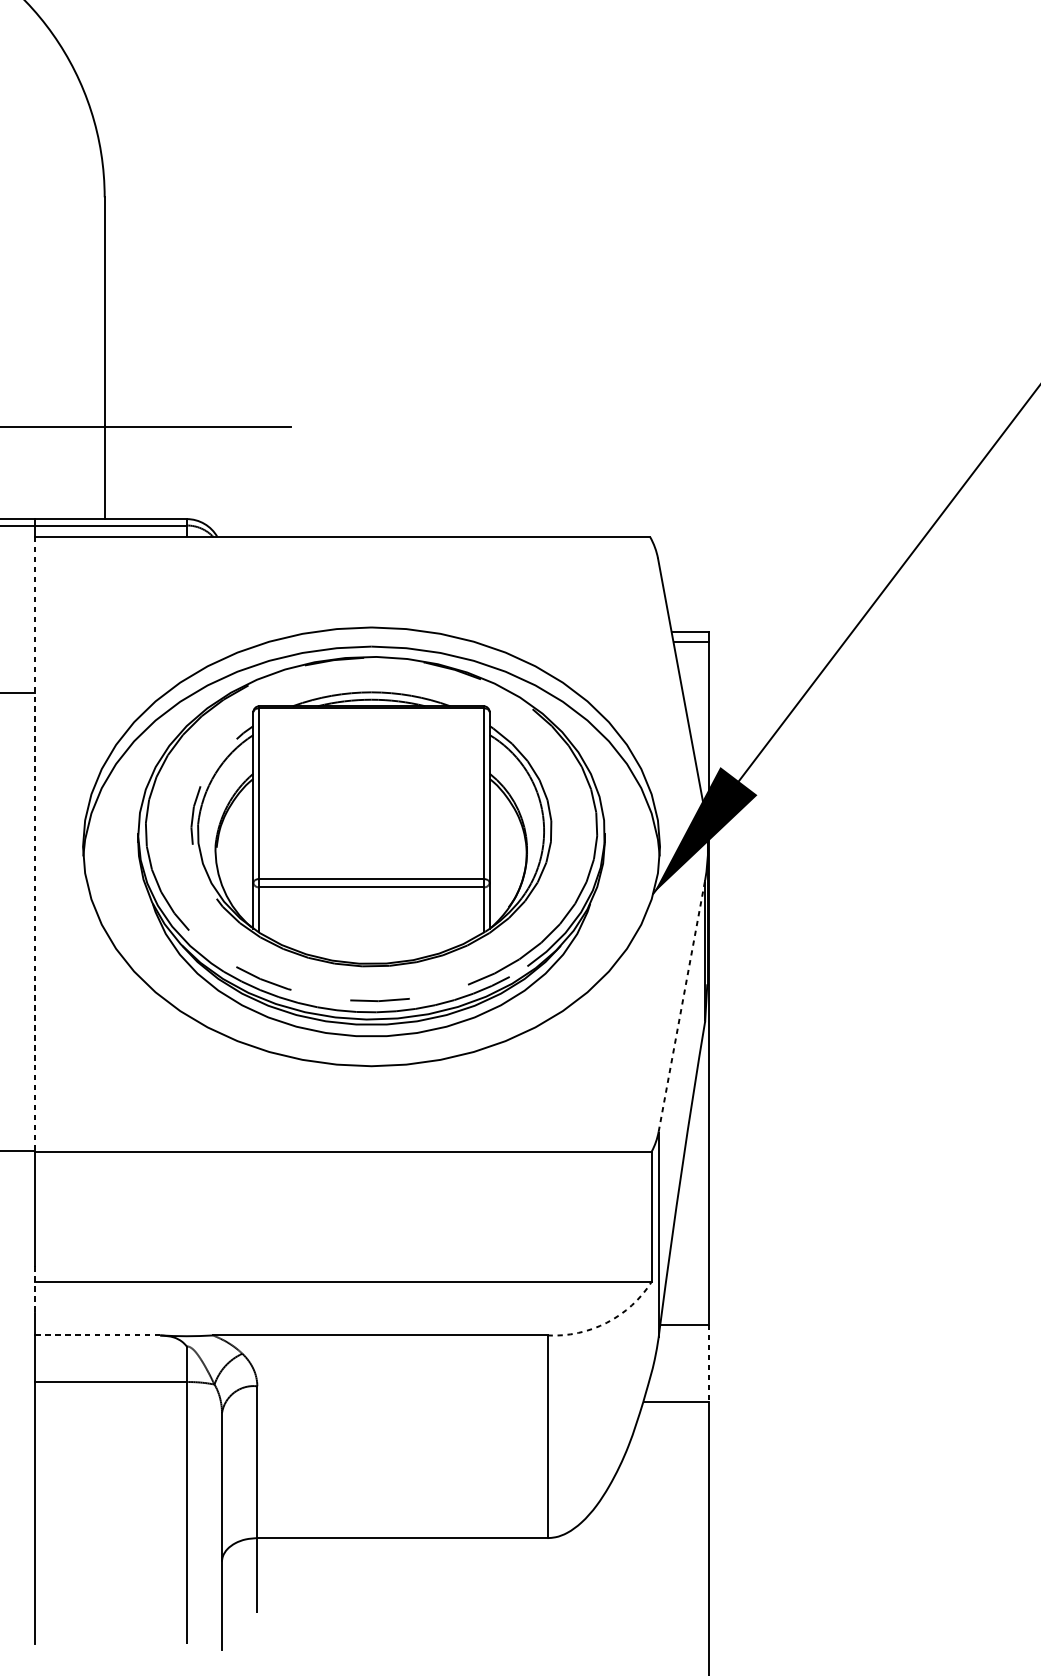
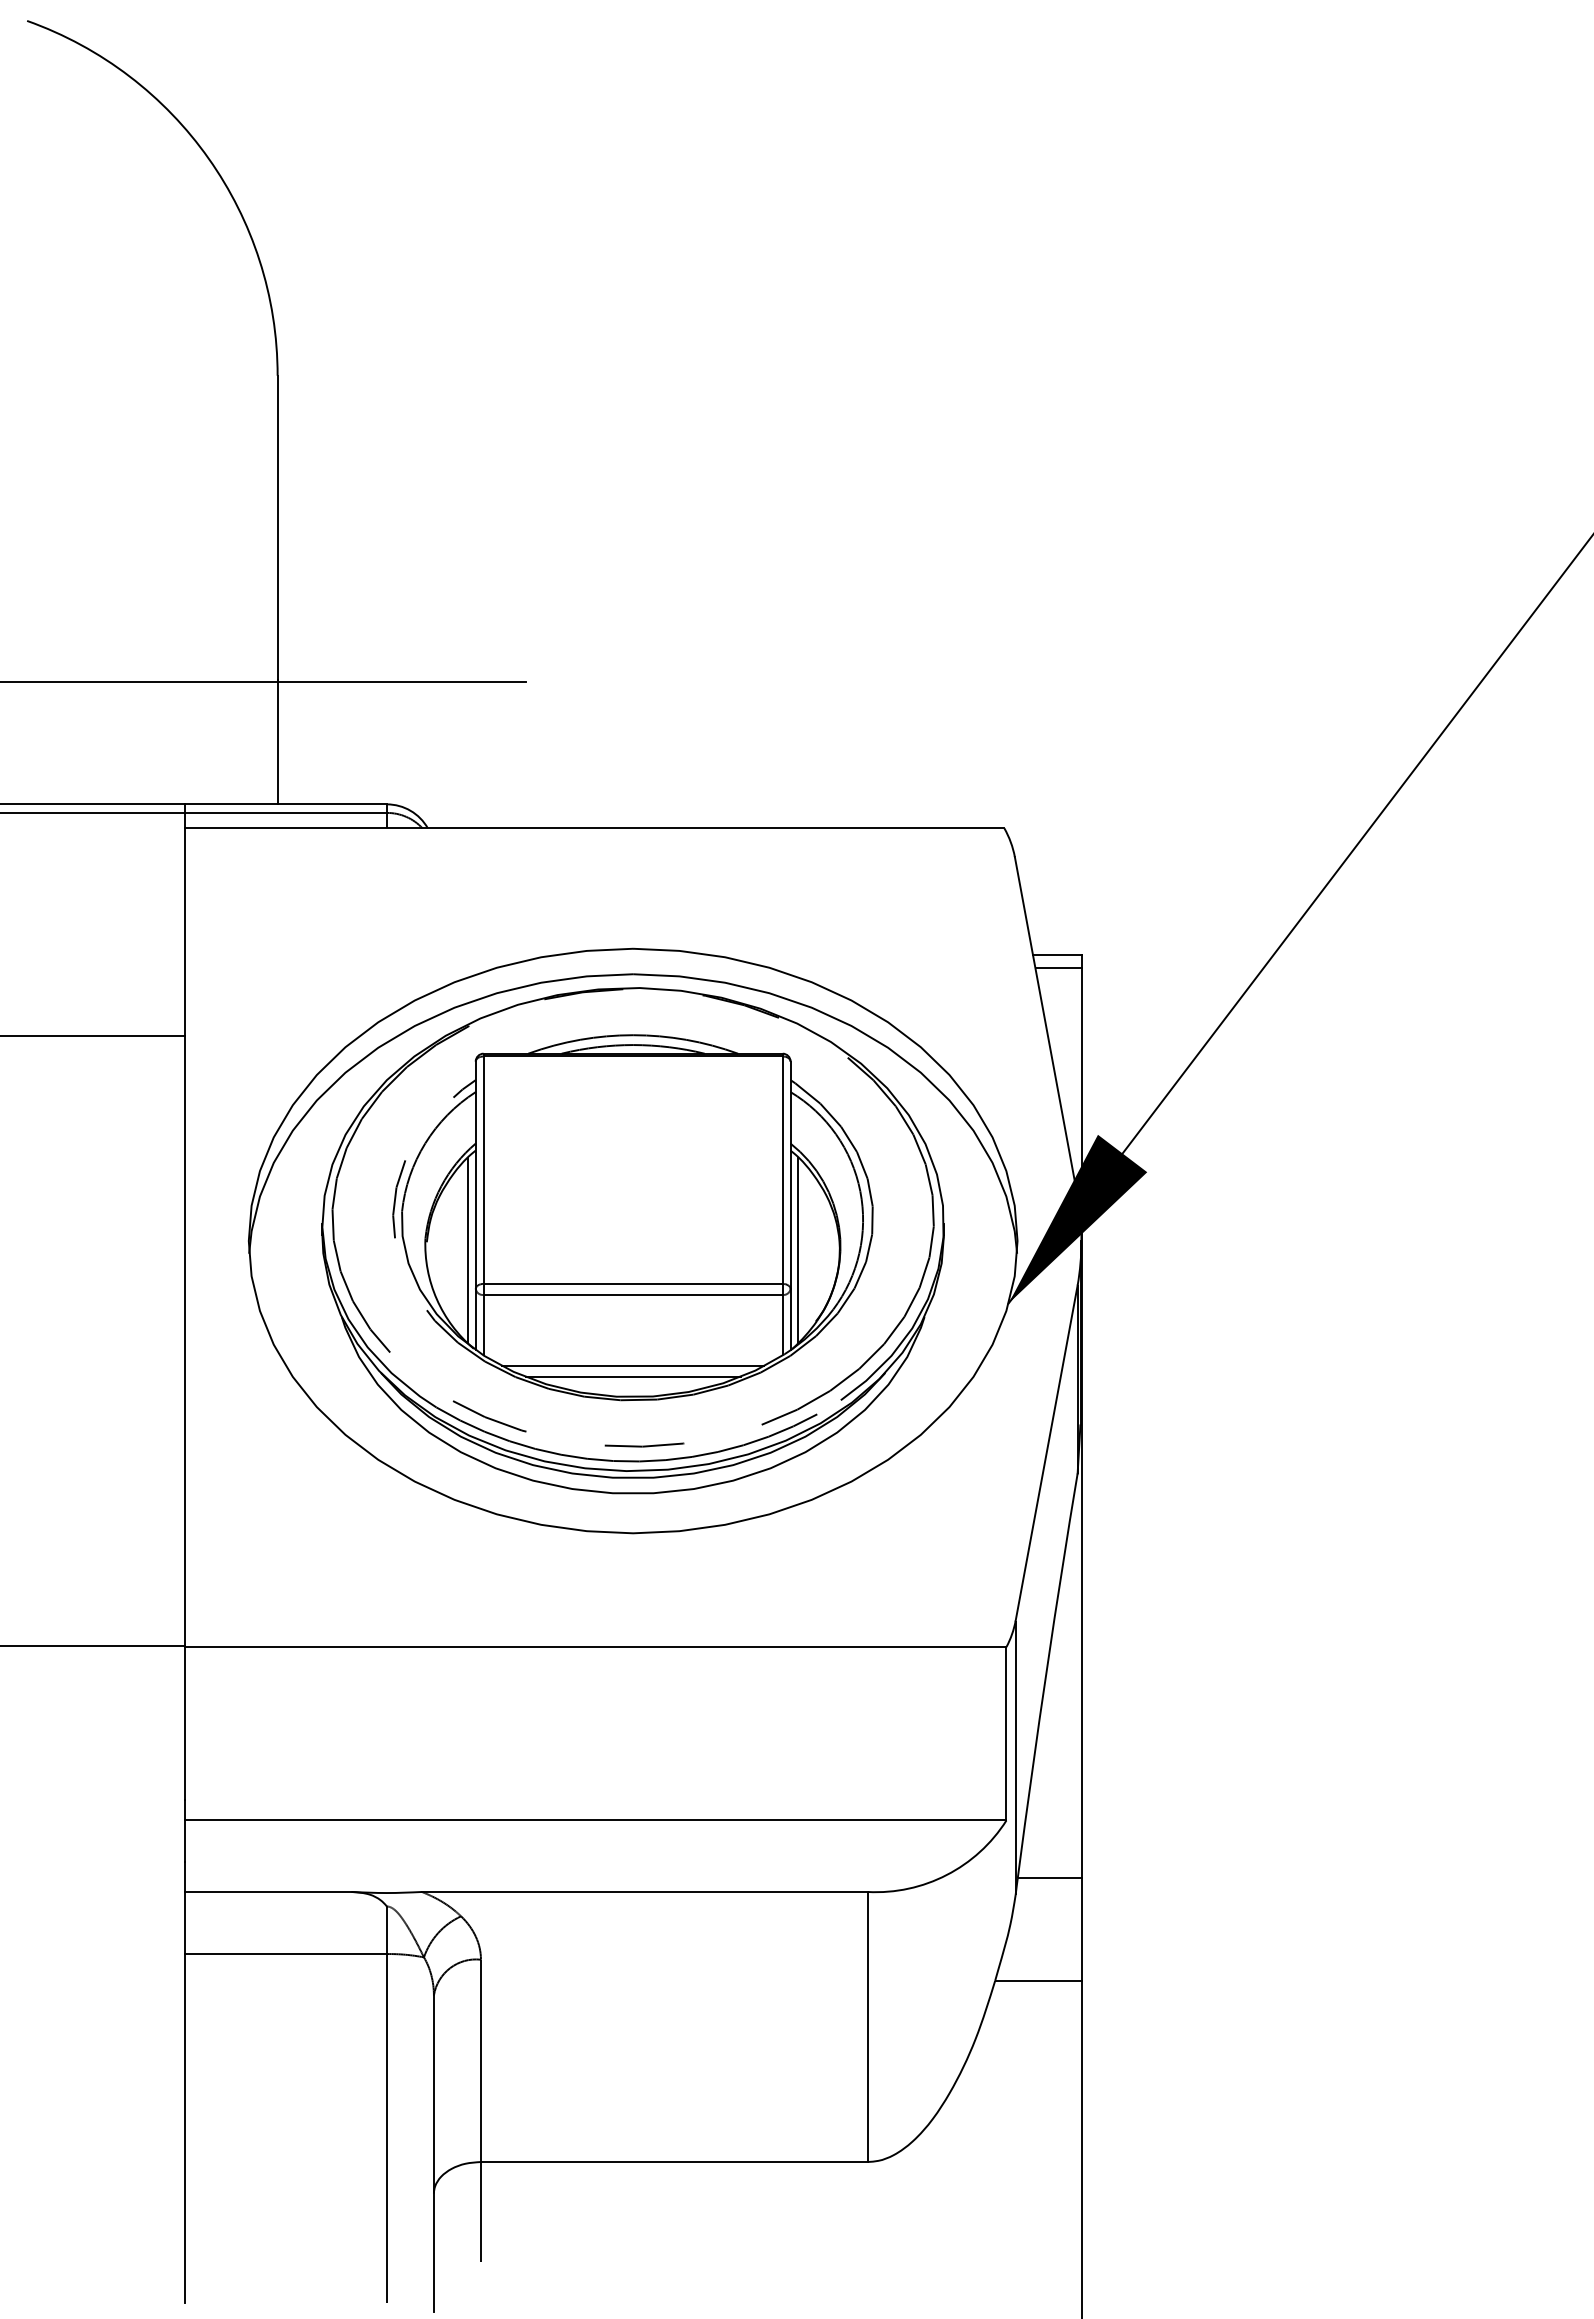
line: (34, 844) -> (184, 1238), dashed -> solid
line: (247, 853) -> (467, 1250), added
line: (495, 853) -> (798, 1250), added
line: (371, 940) -> (632, 1365), added
line: (371, 948) -> (632, 1376), added
line: (681, 1005) -> (1046, 1452), dashed -> solid
line: (34, 1290) -> (184, 1831), dashed -> solid
arc: (606, 1323) -> (946, 1875), dashed -> solid
line: (97, 1335) -> (267, 1891), dashed -> solid
line: (708, 1363) -> (1082, 1929), dashed -> solid

